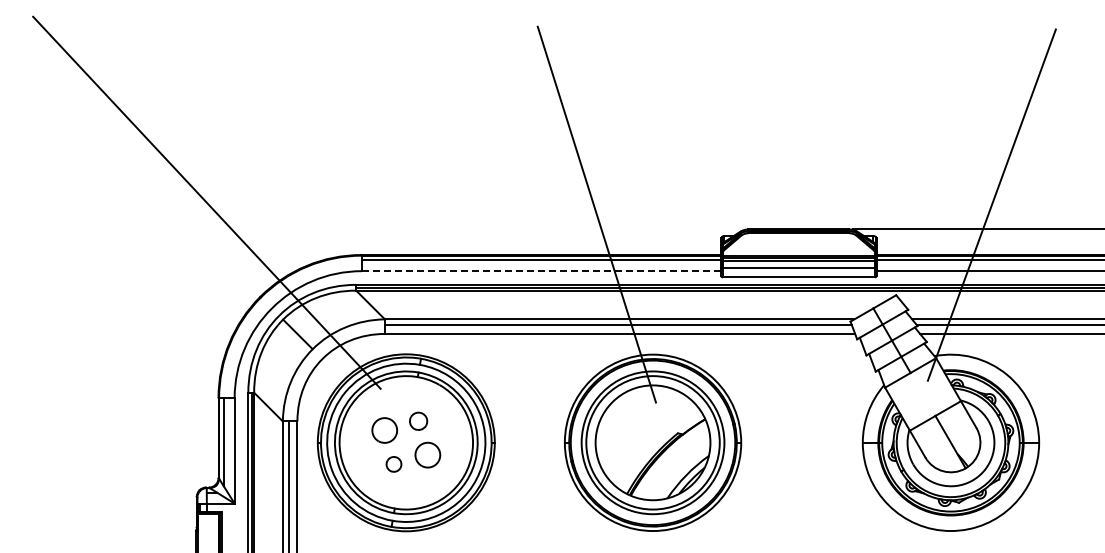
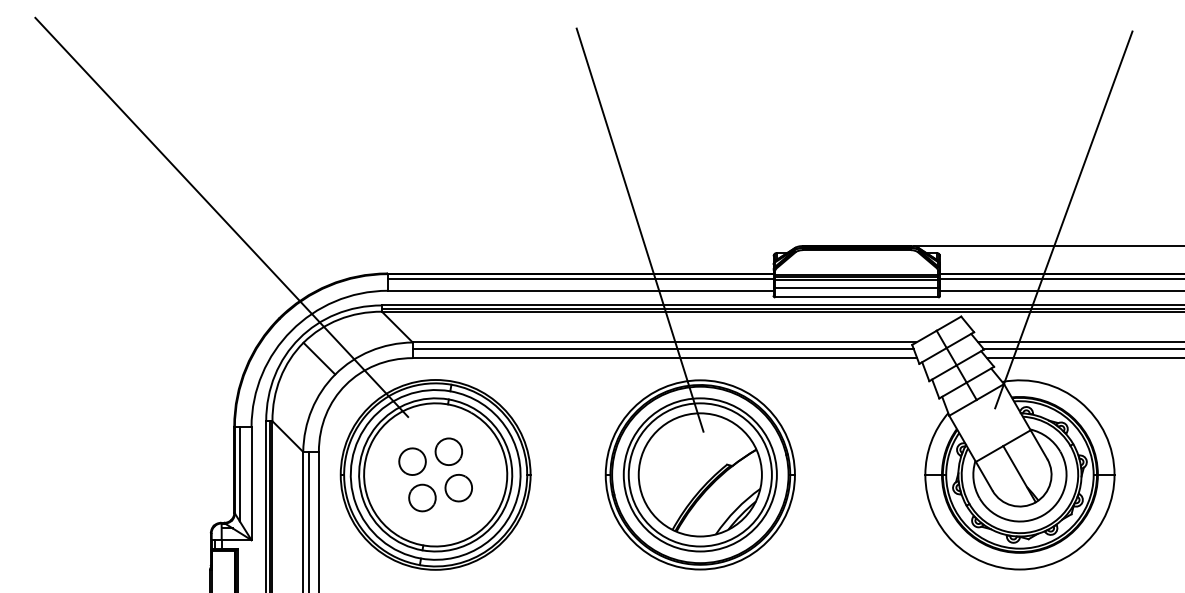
line: (541, 271) -> (580, 291), dashed -> solid
part: (418, 421) -> (448, 452), size x1.43
part: (393, 464) -> (421, 498), size x1.67

